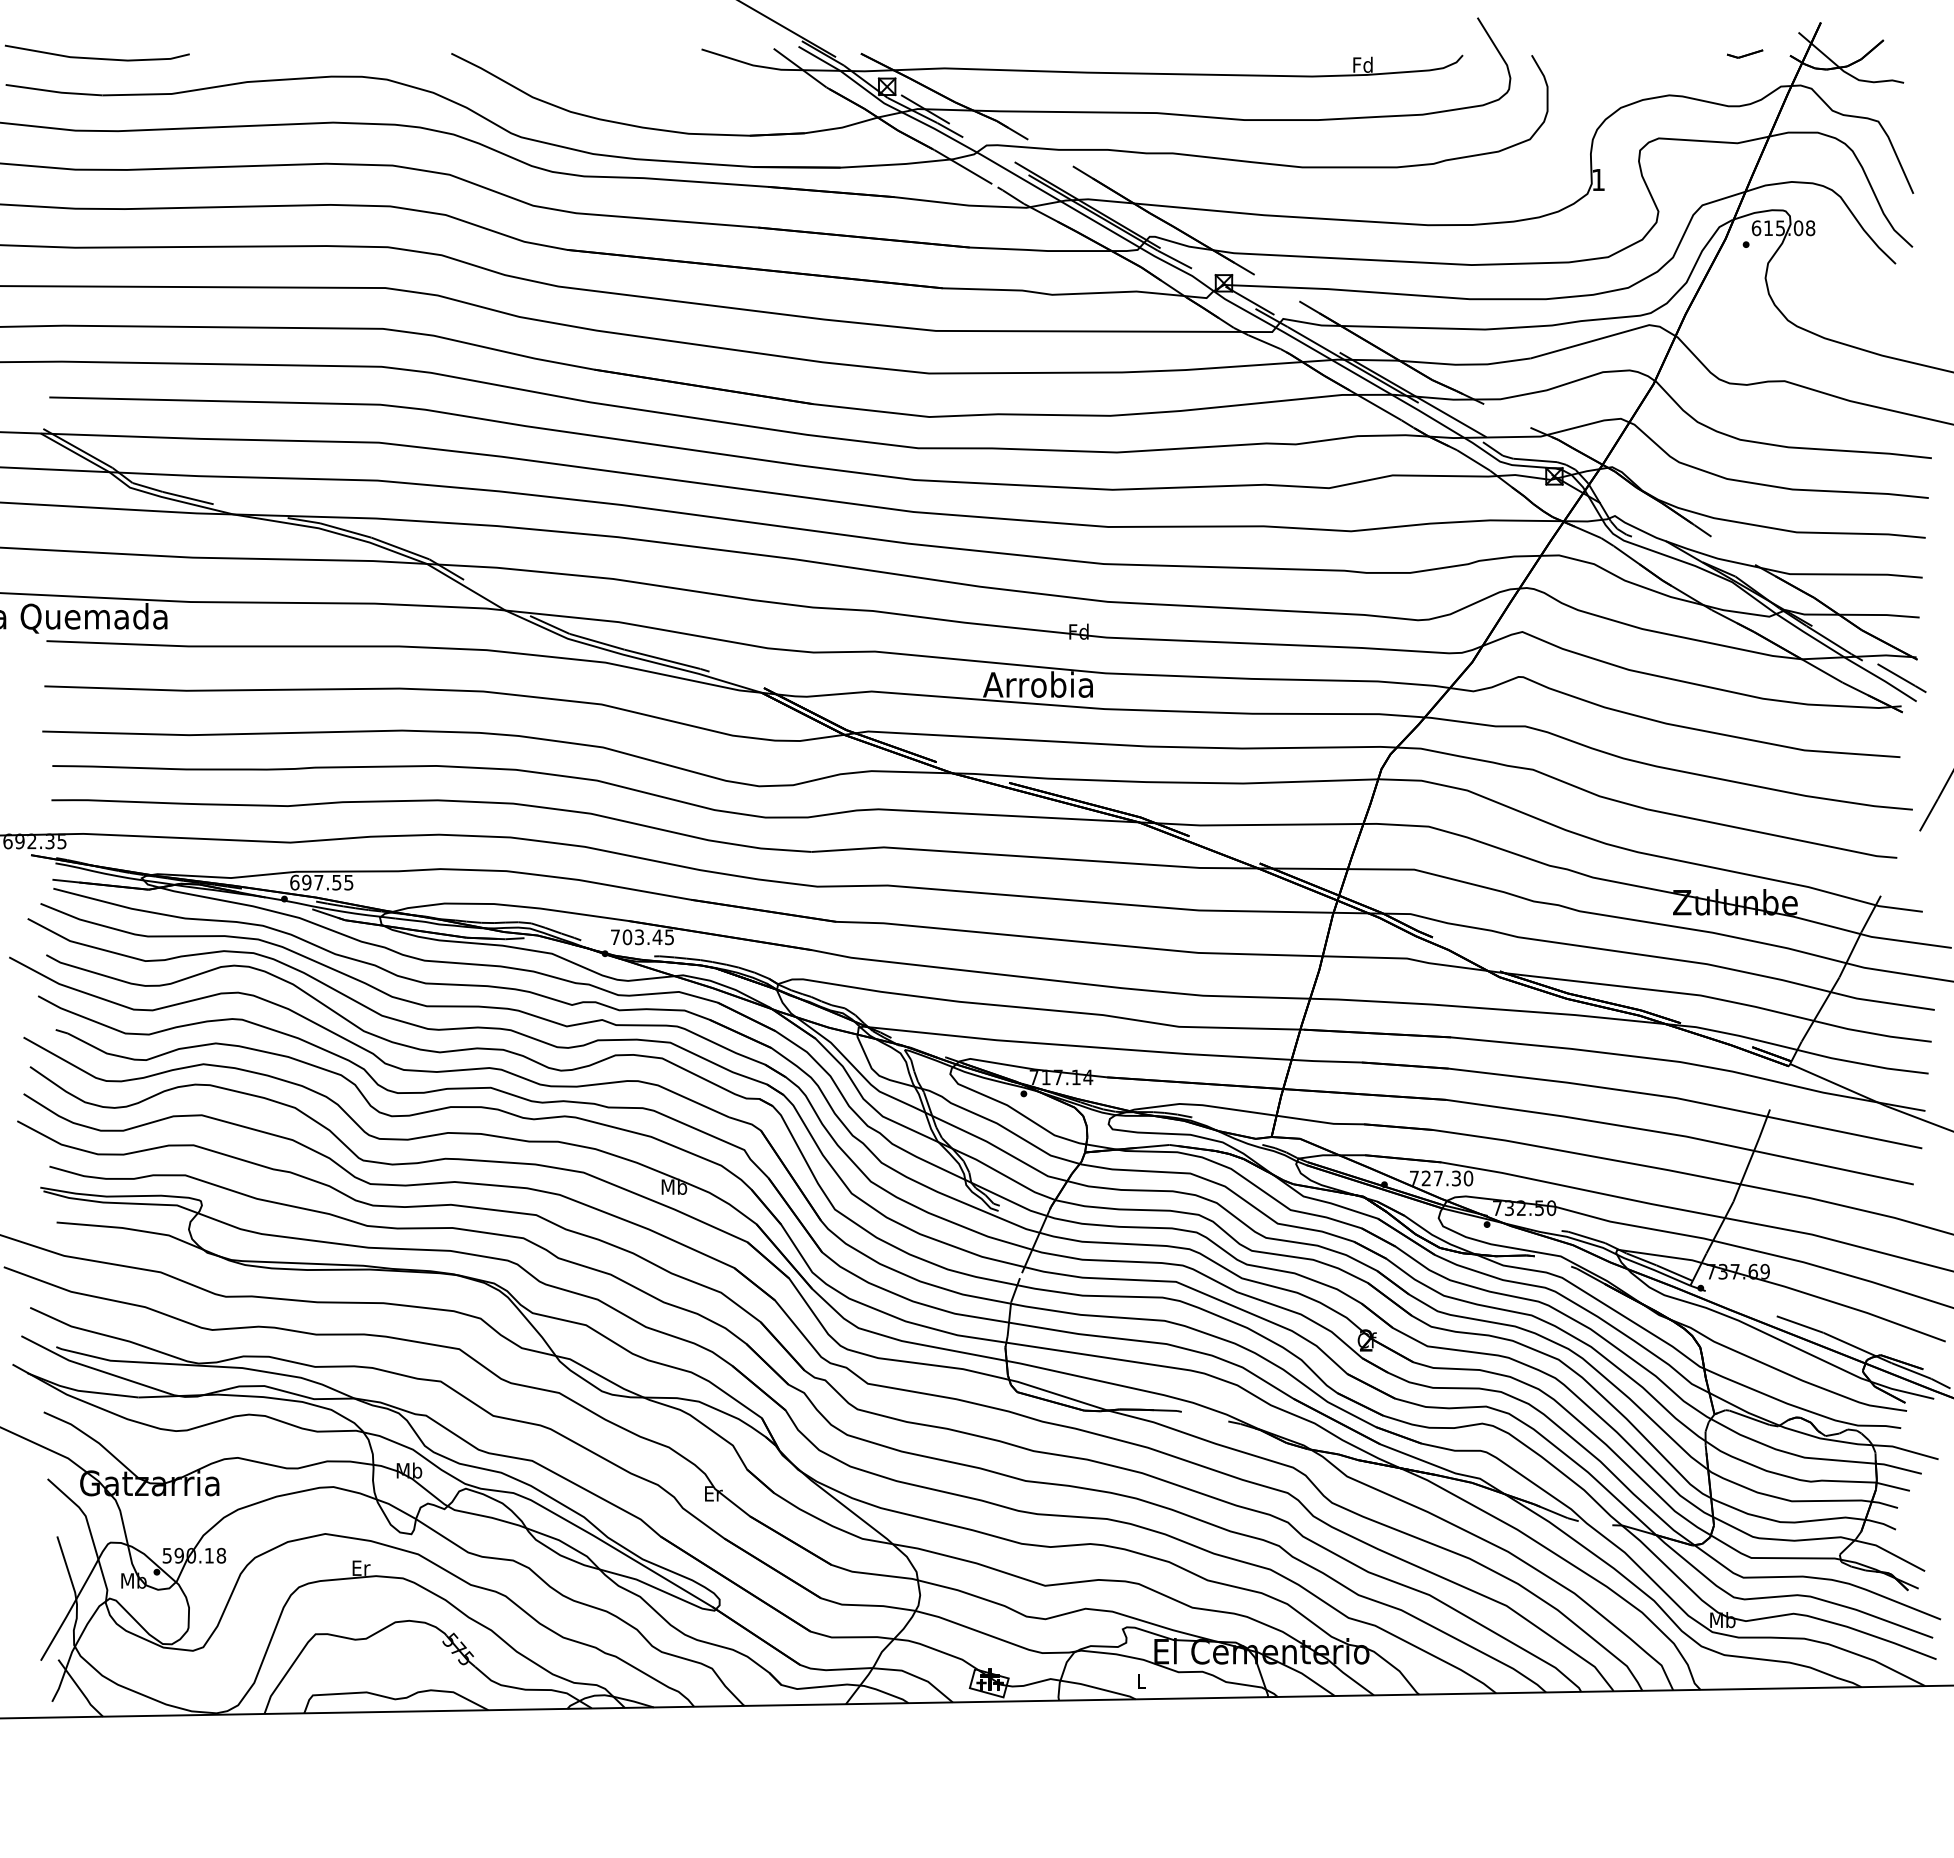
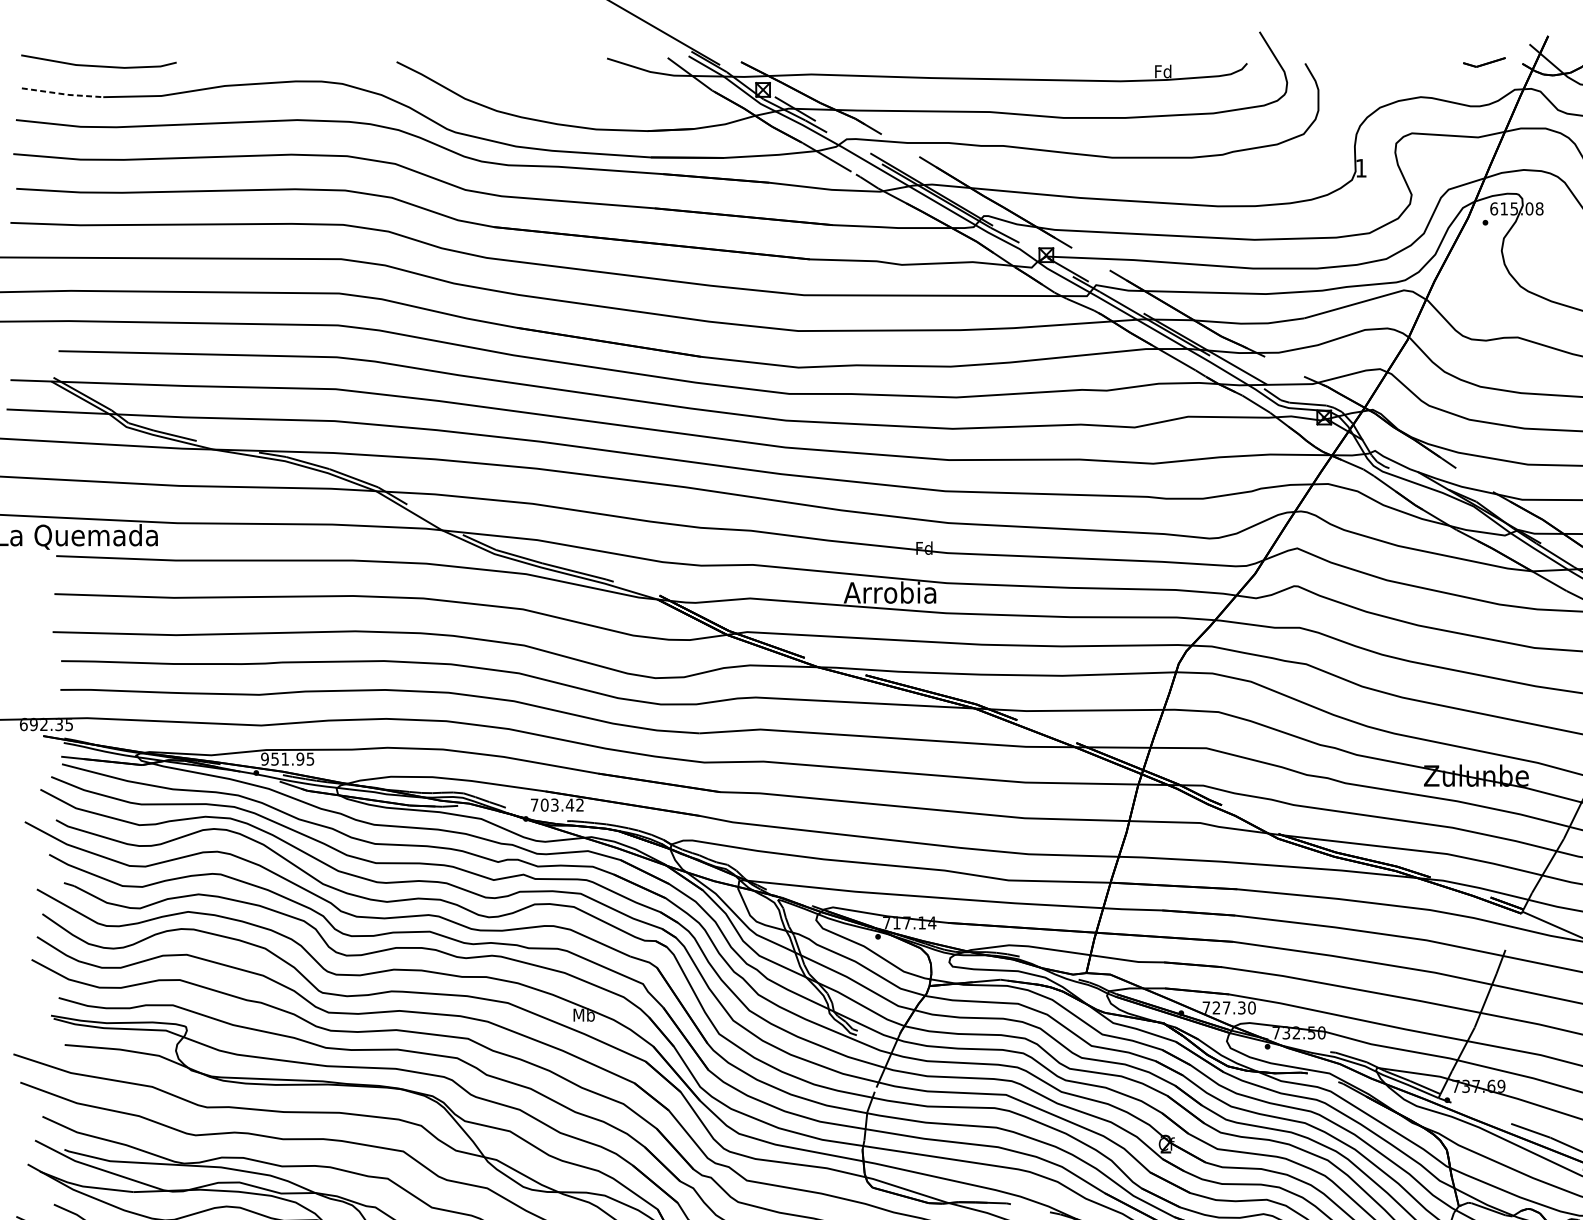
part: (1745, 53) -> (1484, 61), size x1.4
line: (54, 91) -> (62, 93), solid -> dashed
text: (315, 882) -> (282, 759), 697.55 -> 951.95
text: (669, 937) -> (580, 805), 703.45 -> 703.42

